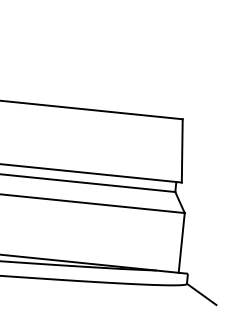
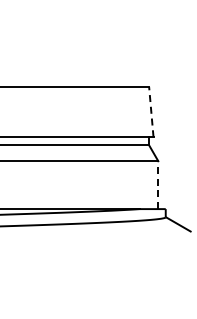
line: (182, 150) -> (151, 111), solid -> dashed
line: (181, 243) -> (158, 185), solid -> dashed

